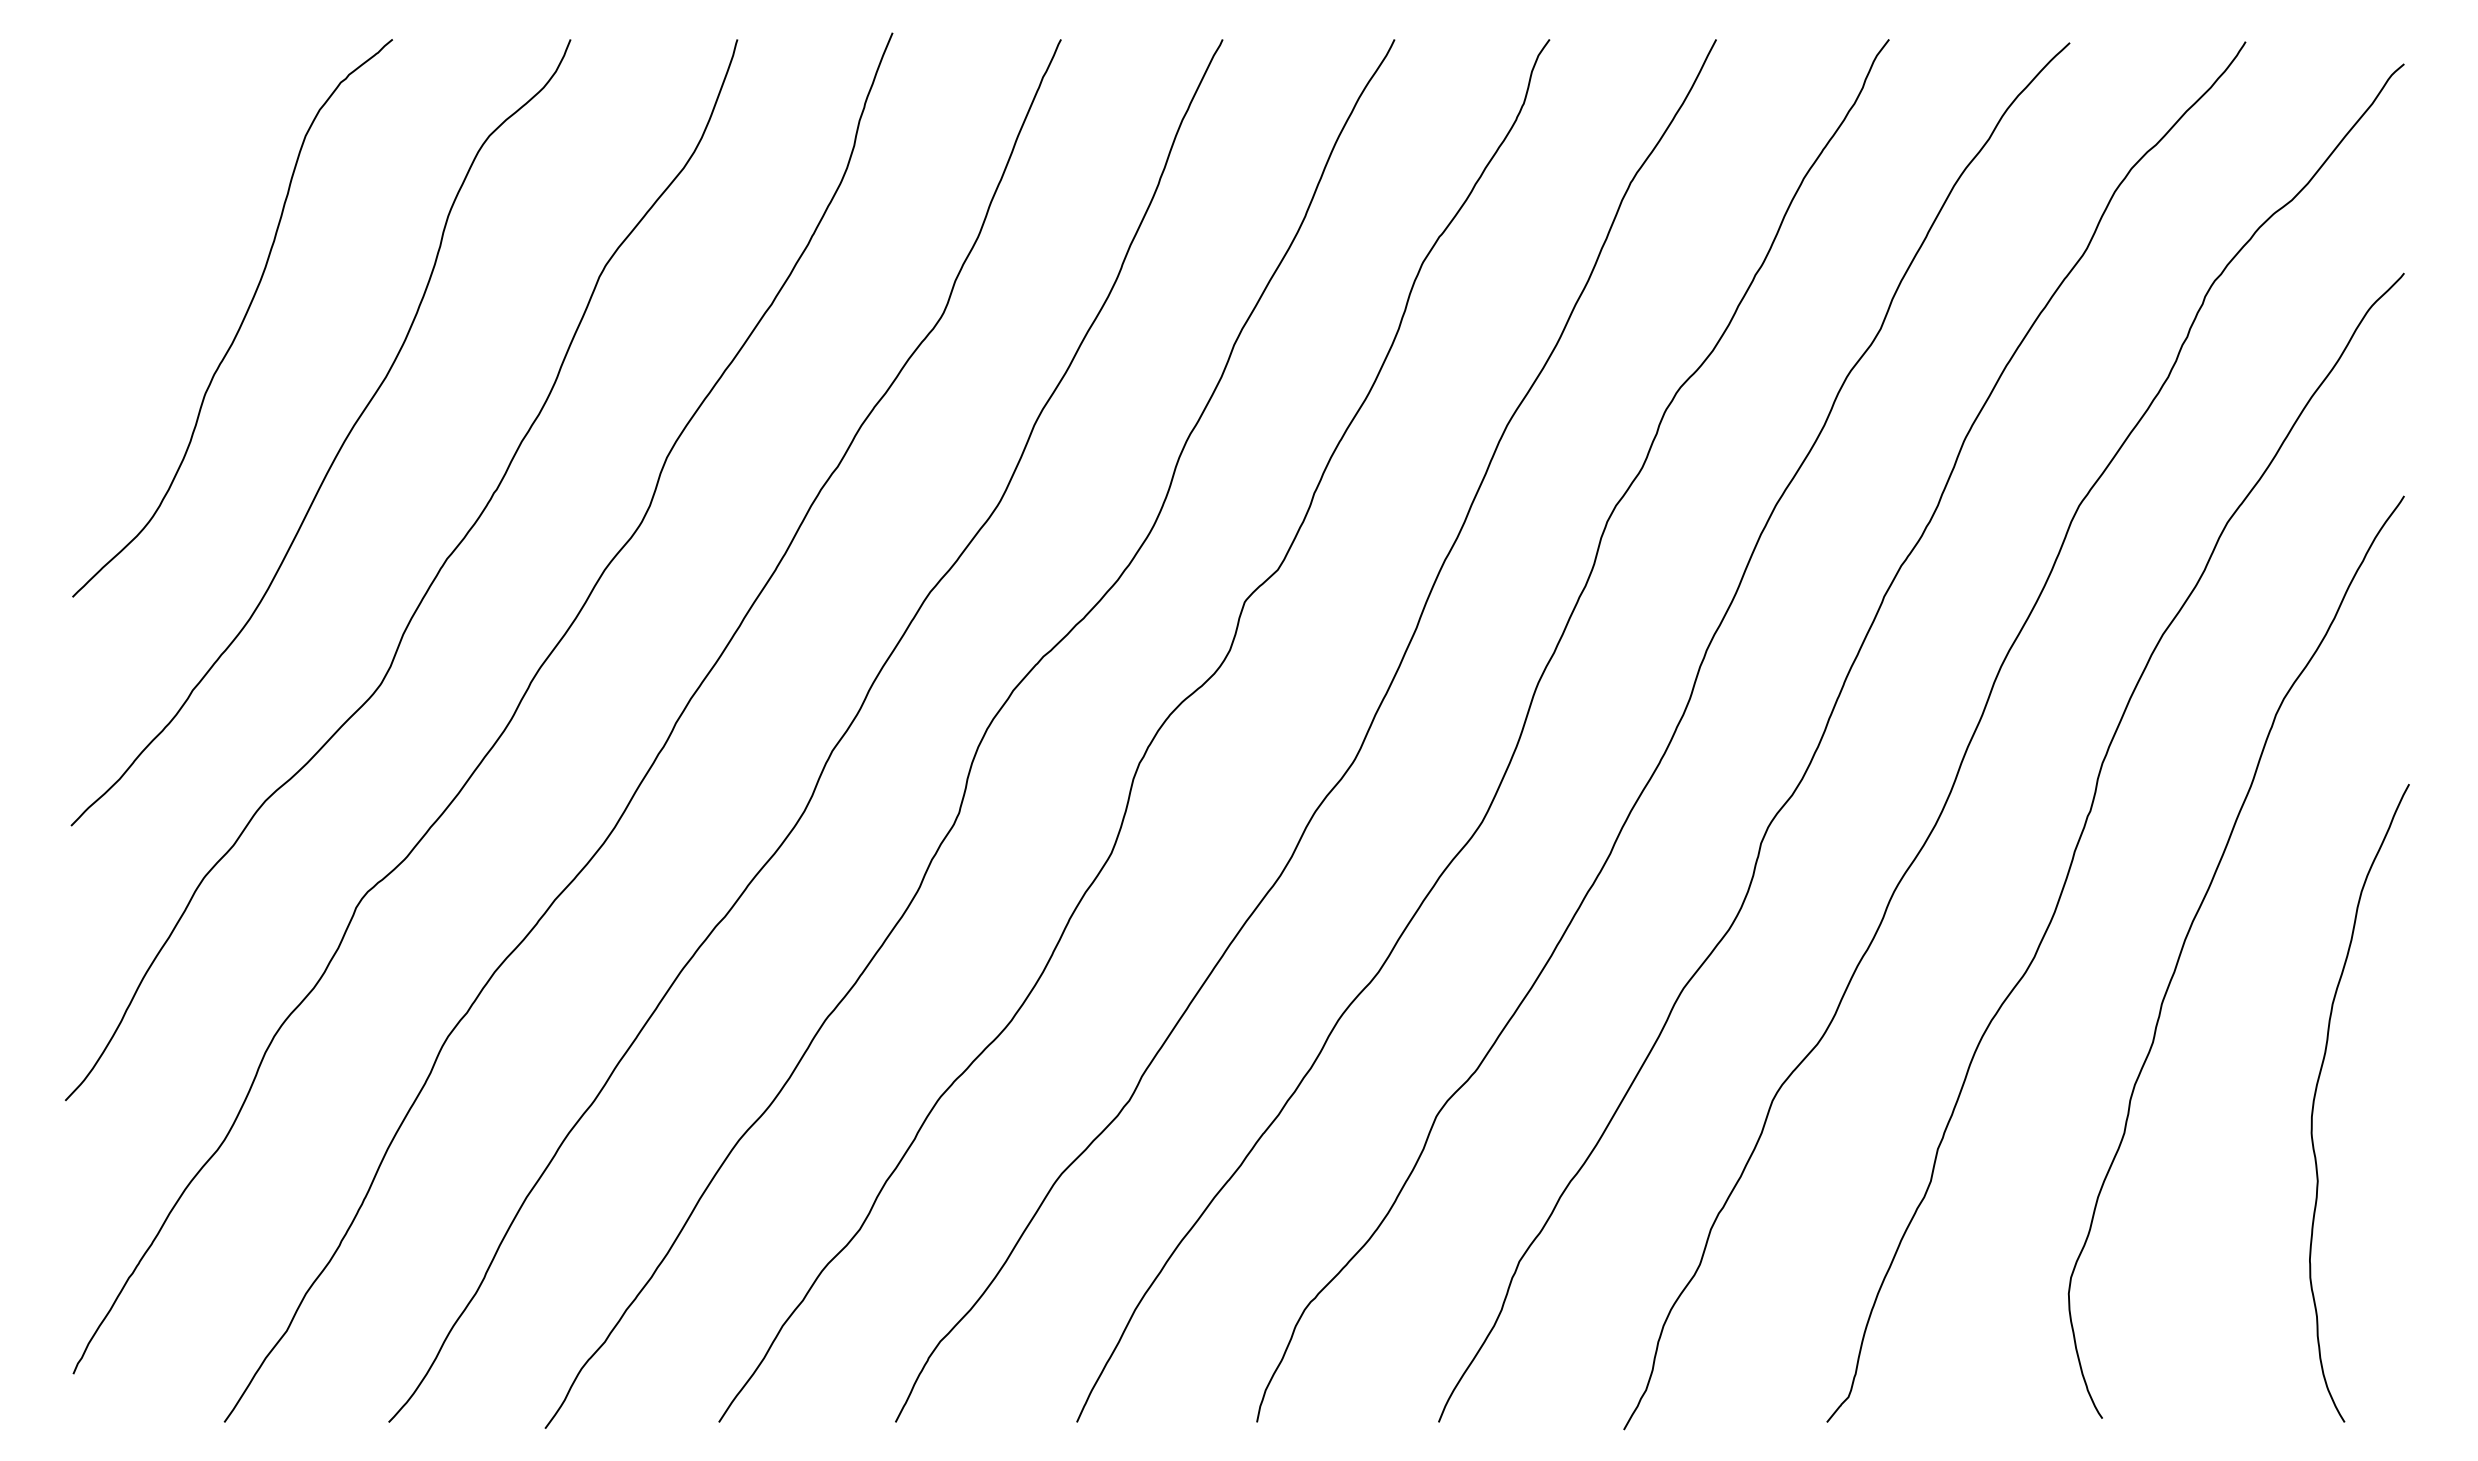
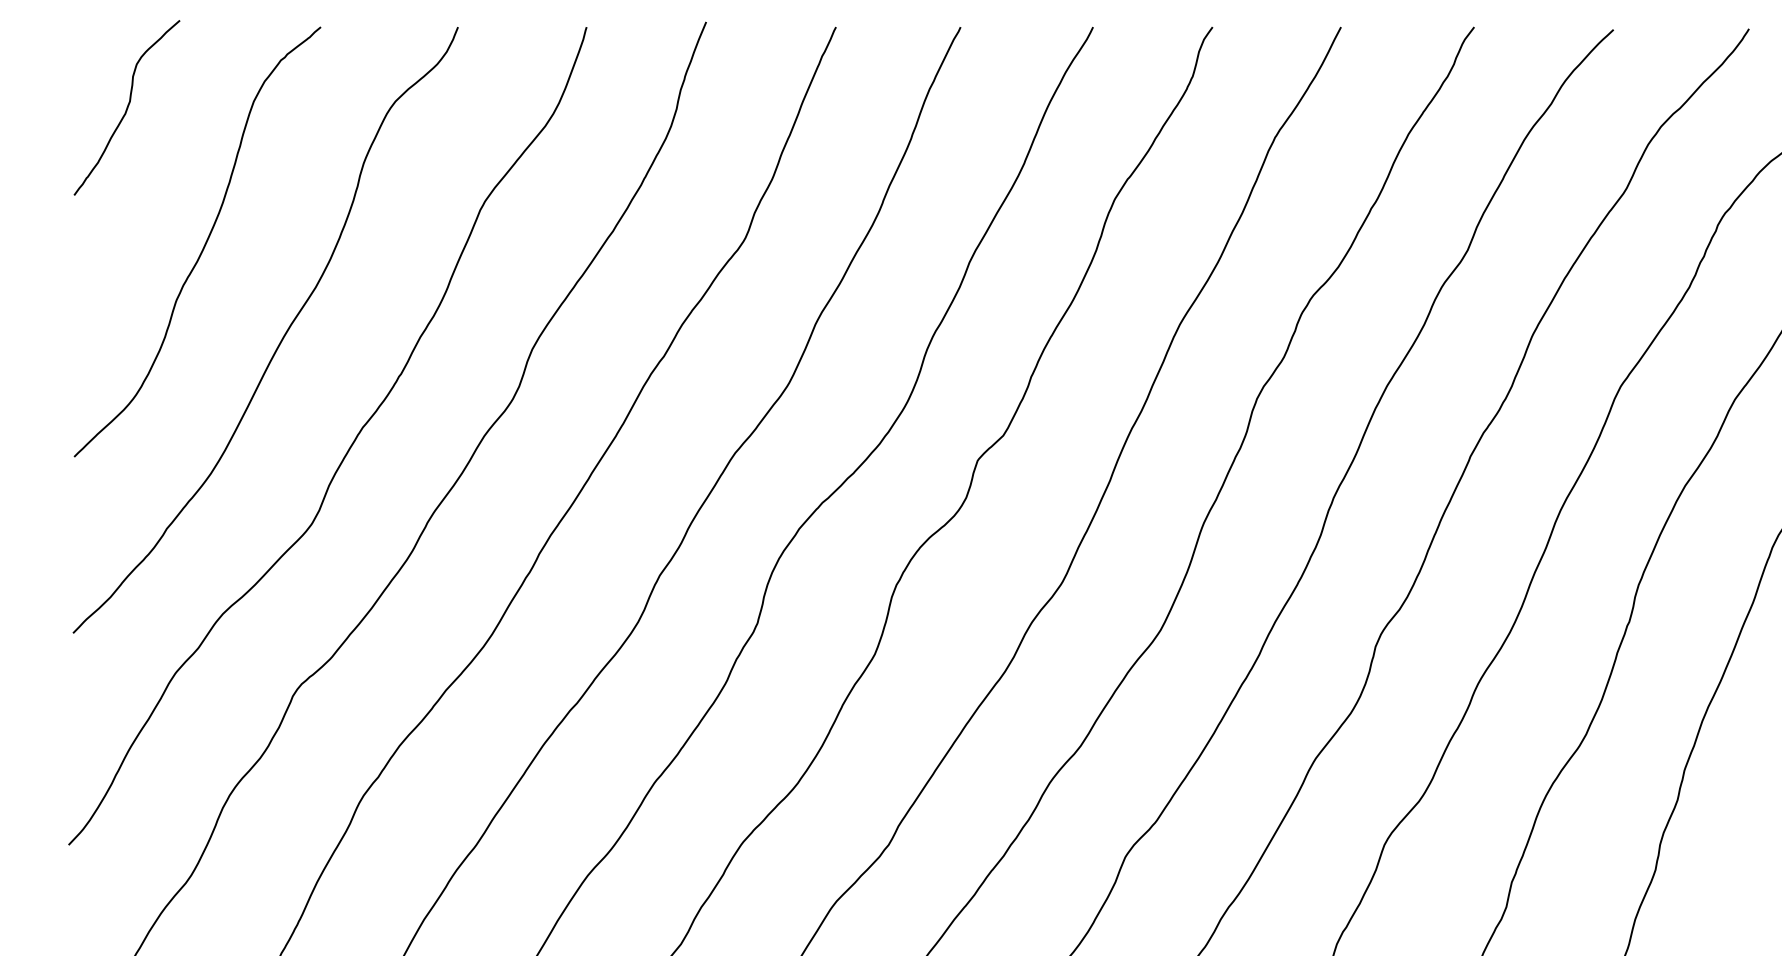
curve: (141, 144) -> (127, 108), added

